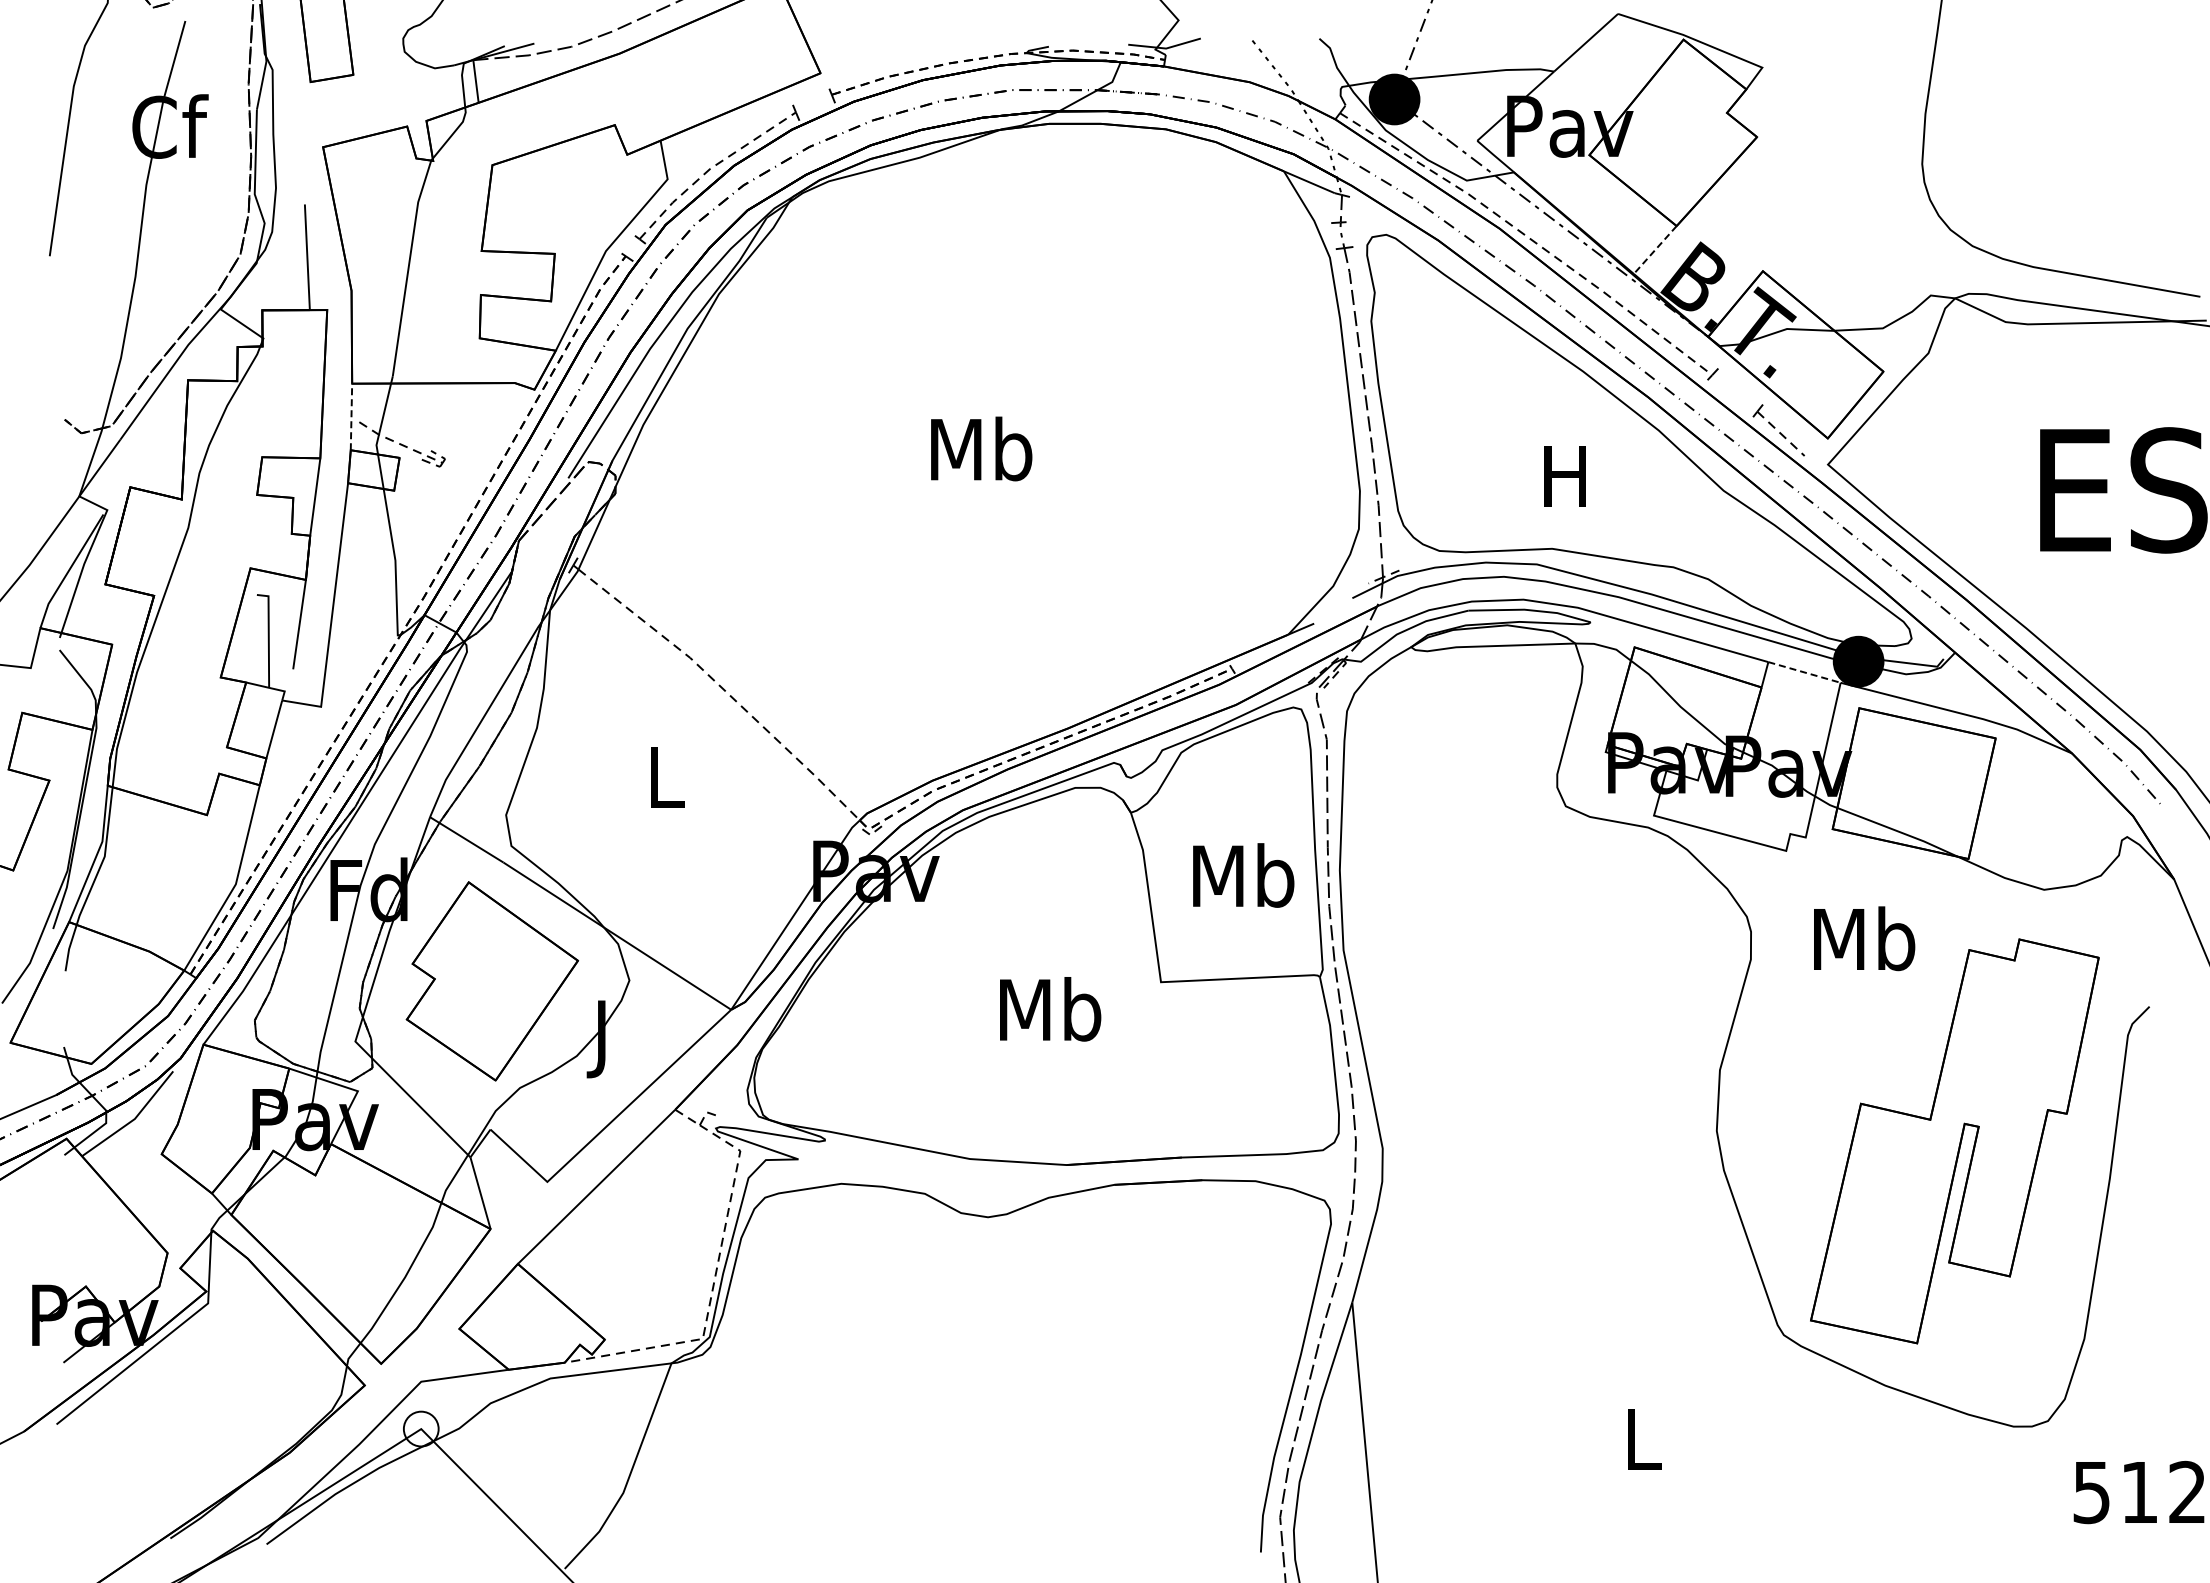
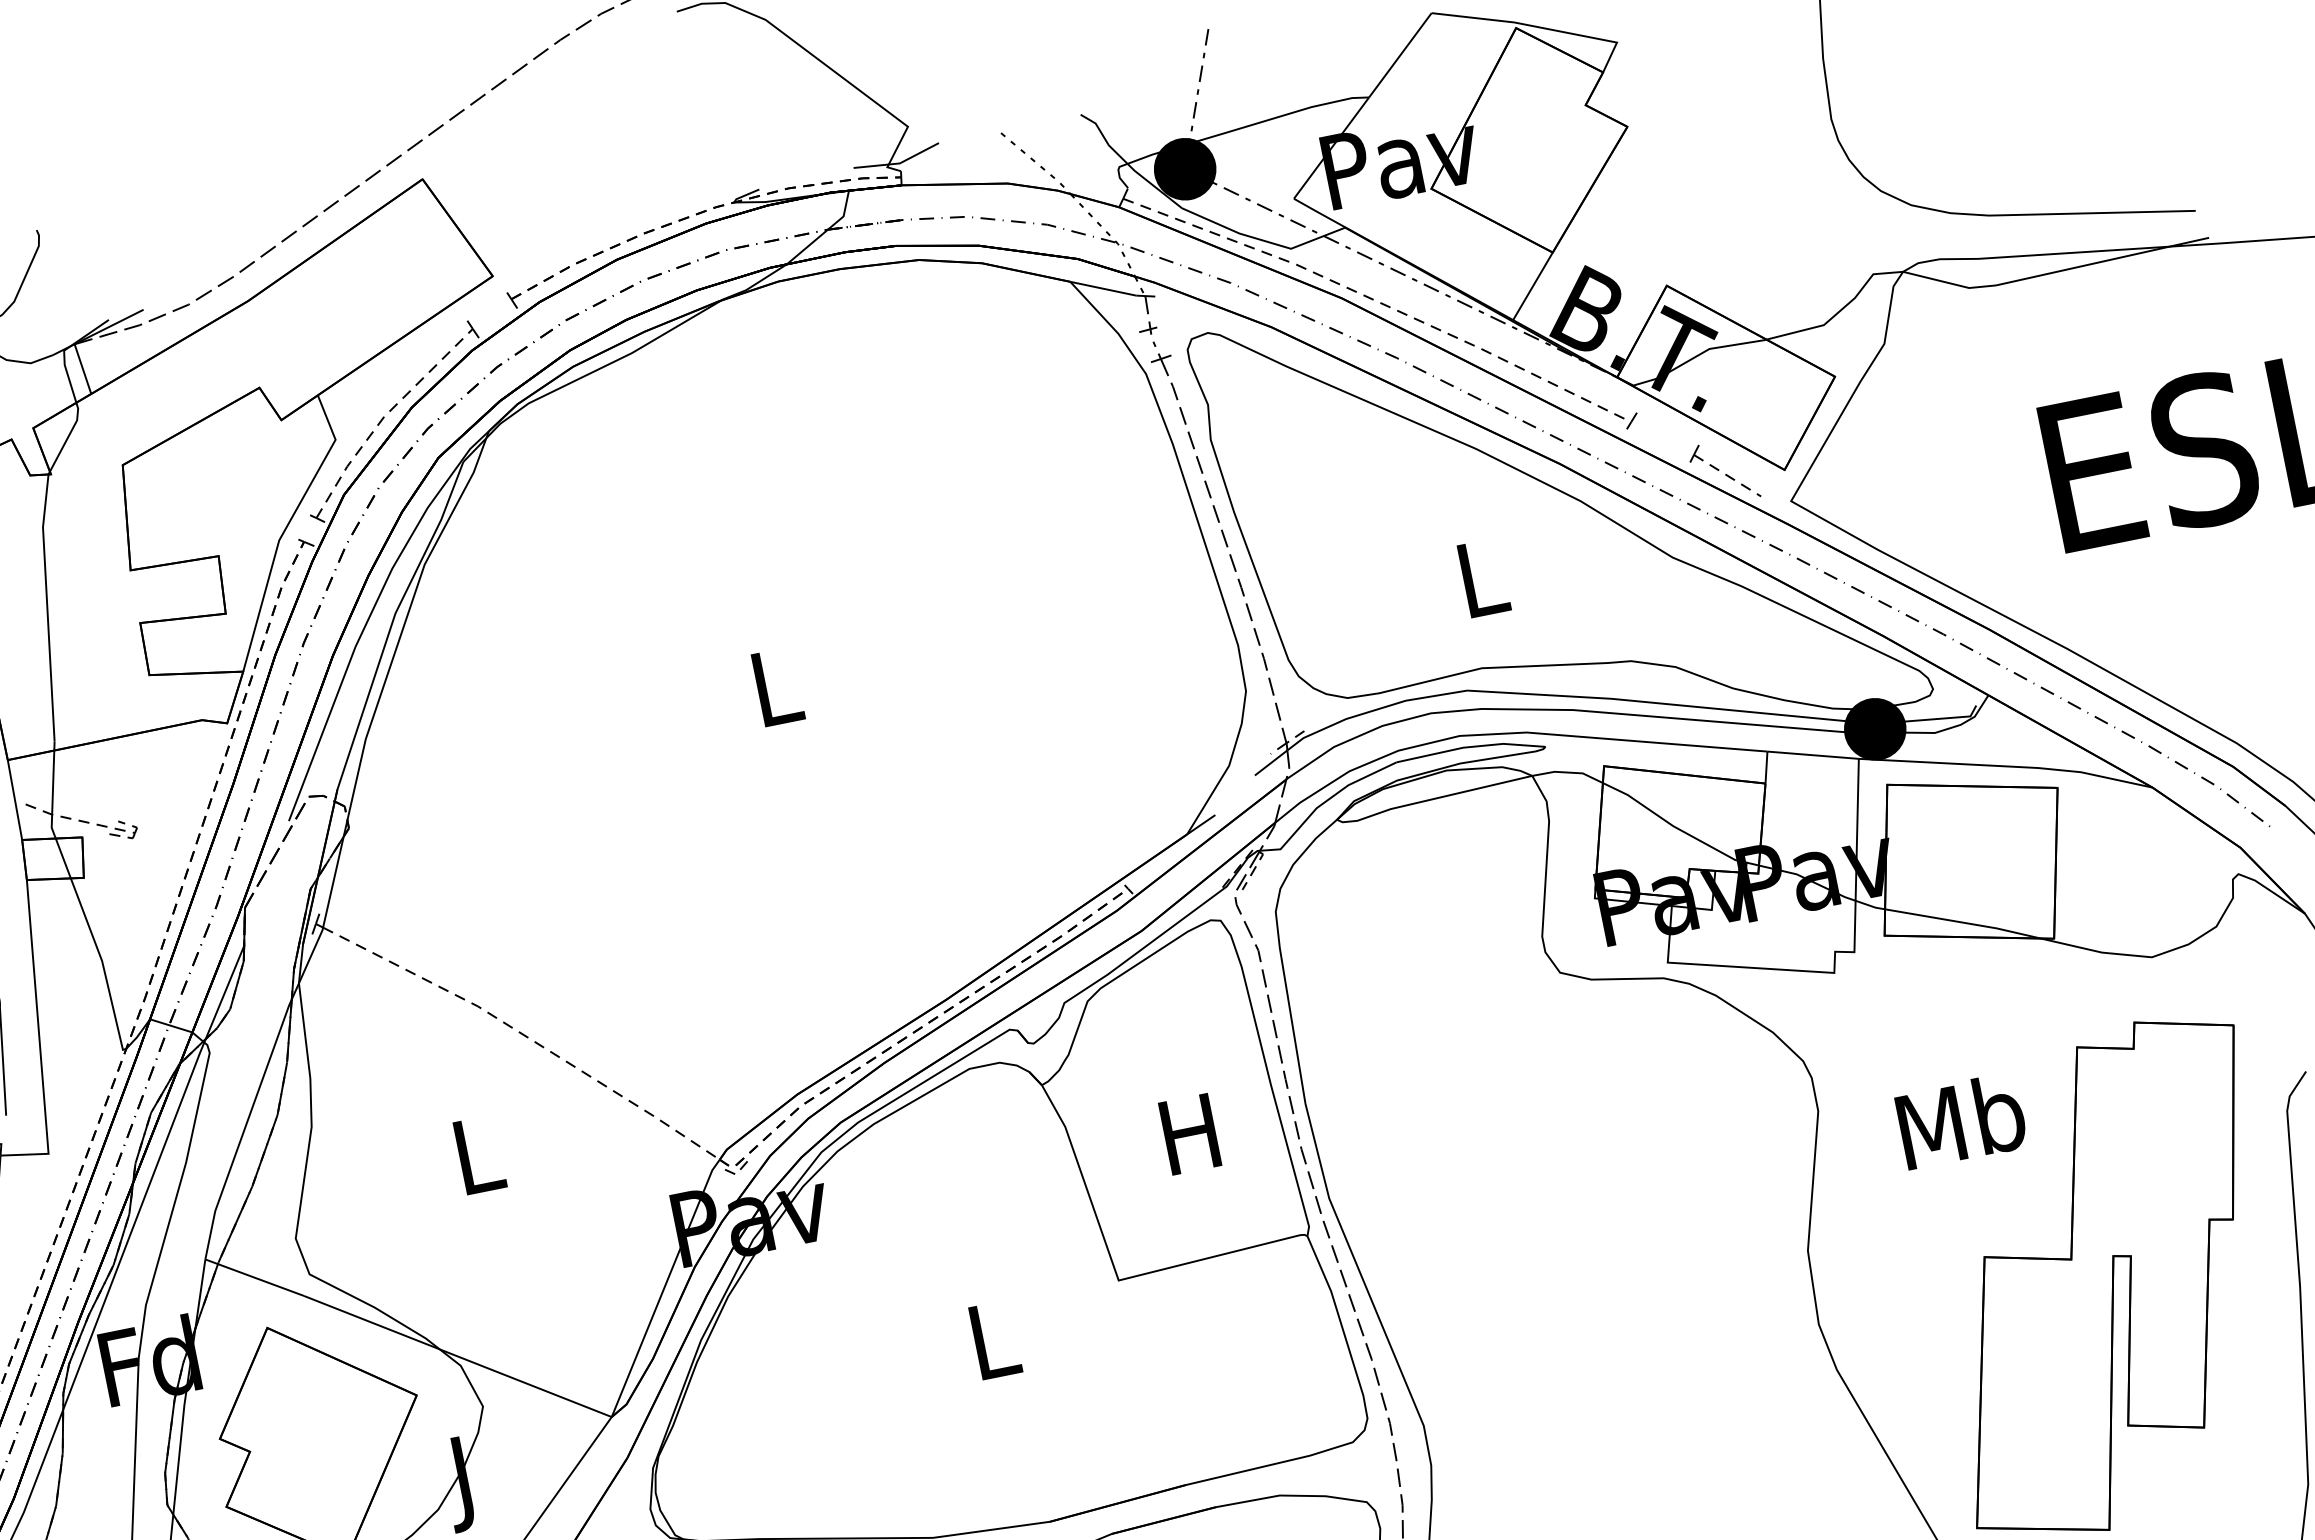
line: (1654, 250) -> (1532, 287), dashed -> solid
line: (351, 416) -> (14, 799), dashed -> solid
text: (981, 448) -> (775, 685), Mb -> L
text: (1564, 476) -> (1479, 578), H -> L
line: (1804, 672) -> (1813, 755), dashed -> solid
text: (1243, 875) -> (1191, 1133), Mb -> H
text: (1864, 938) -> (1961, 1120), moved
text: (1050, 1009) -> (993, 1339), Mb -> L

